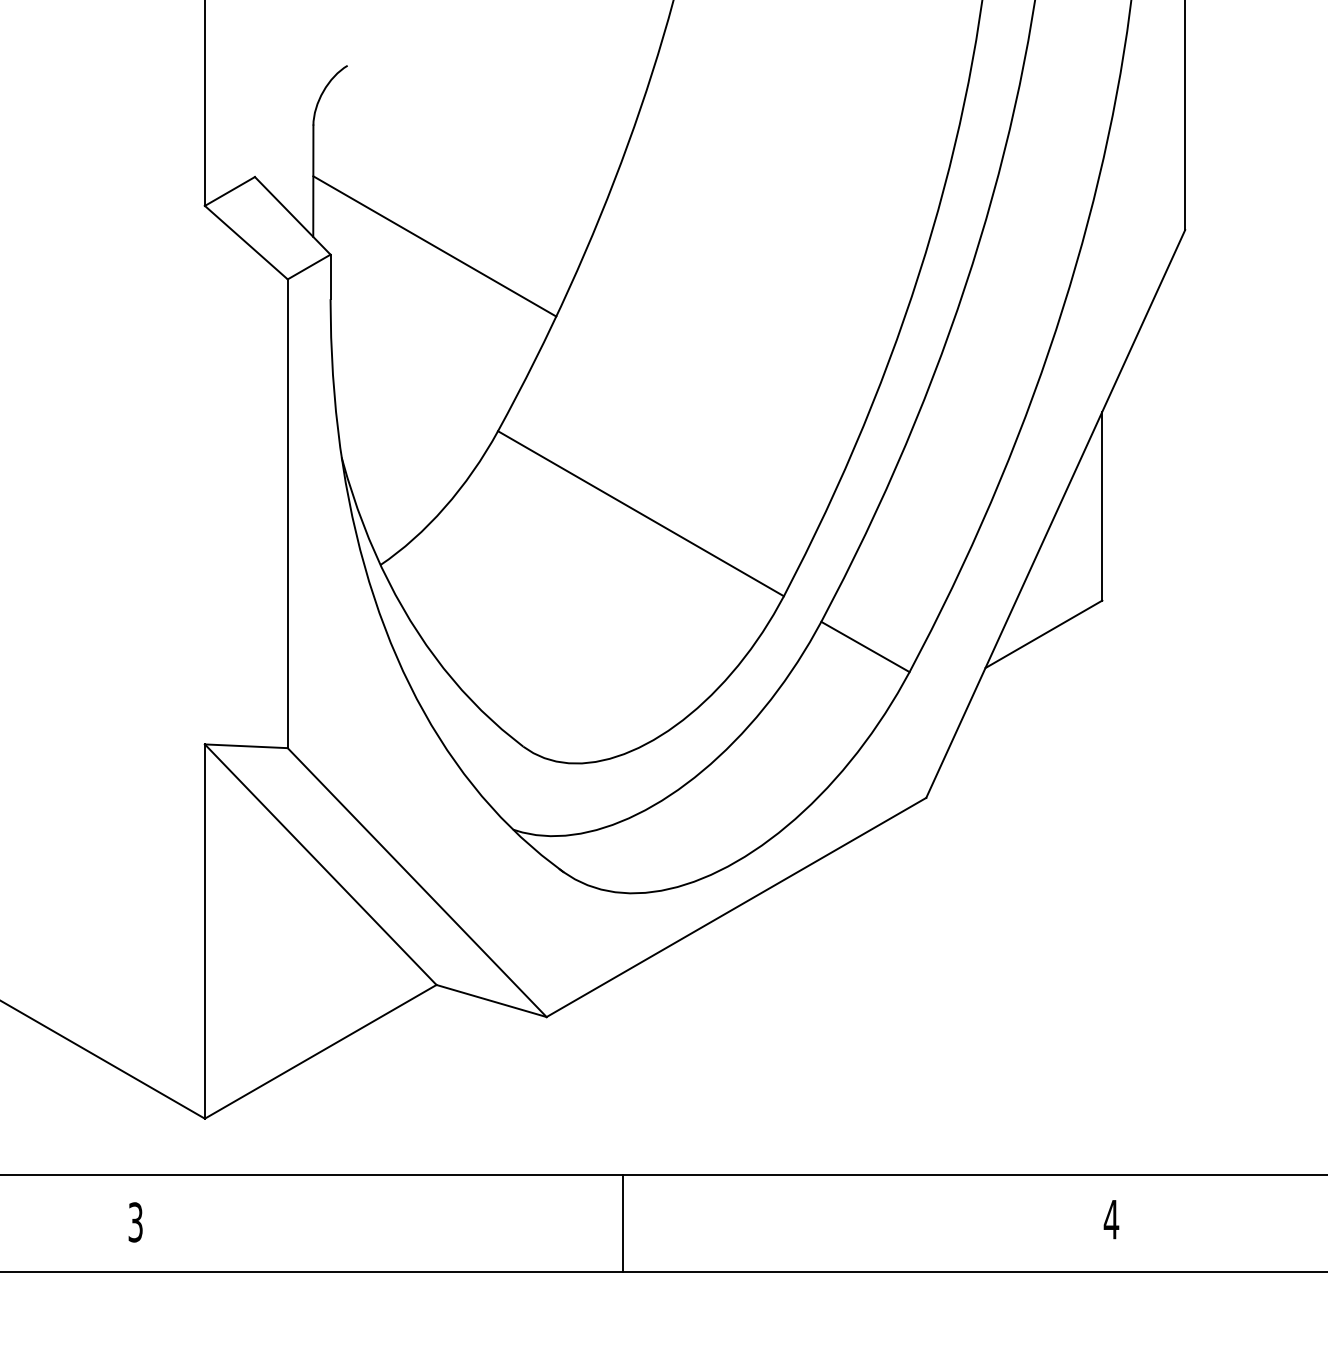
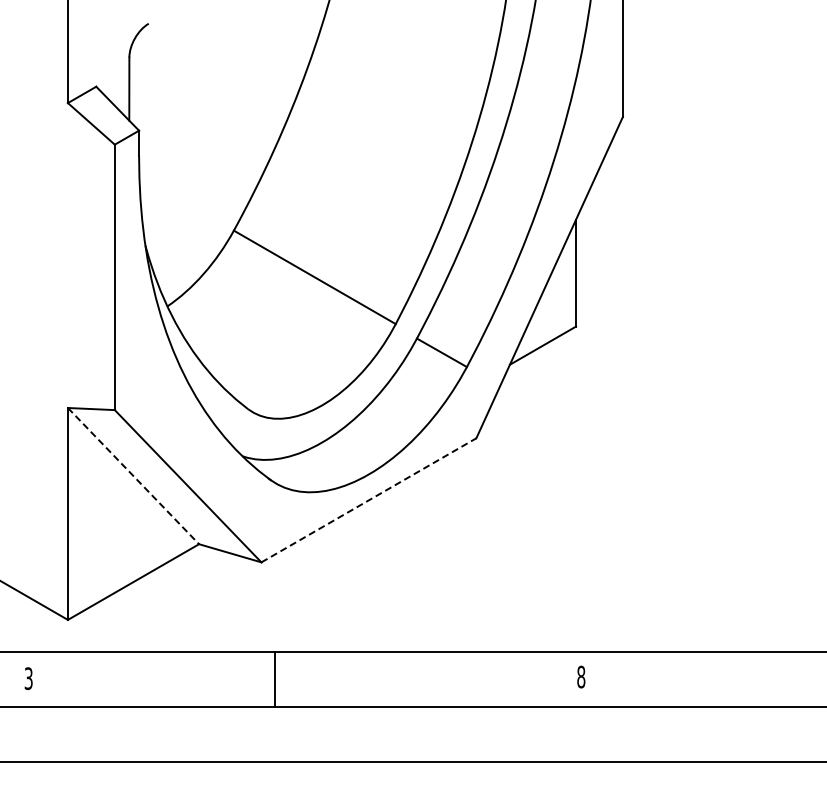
line: (433, 245) -> (197, 125), removed
line: (320, 865) -> (133, 476), solid -> dashed
line: (737, 907) -> (369, 500), solid -> dashed
text: (1110, 1218) -> (580, 676), 4 -> 8
line: (622, 1223) -> (274, 679), moved

